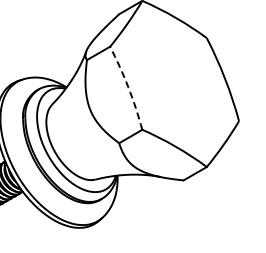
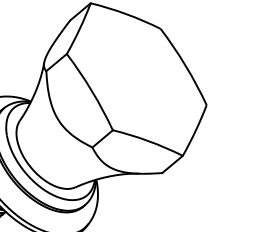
arc: (128, 87) -> (91, 91), dashed -> solid

